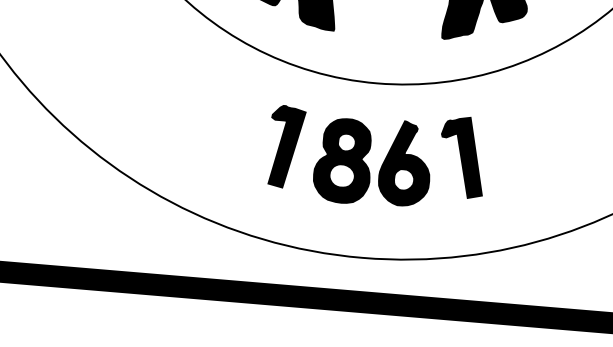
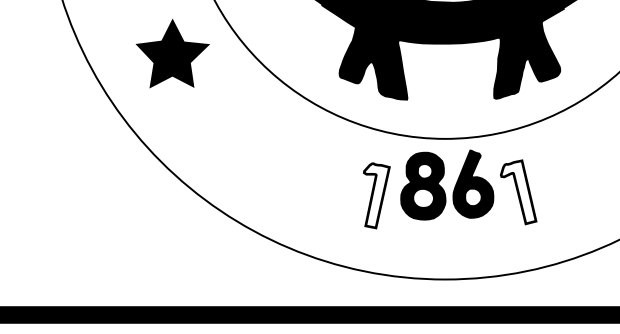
fill: (285, 146) -> (376, 195), removed
fill: (462, 156) -> (518, 191), removed
part: (373, 161) -> (447, 184), moved

